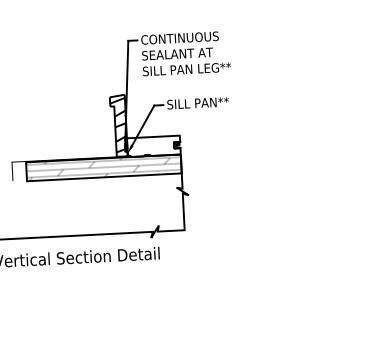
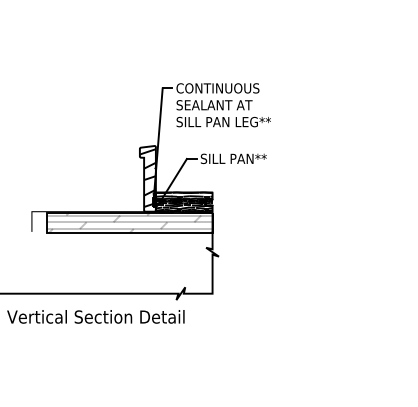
hatch: (153, 146) -> (183, 202), added

